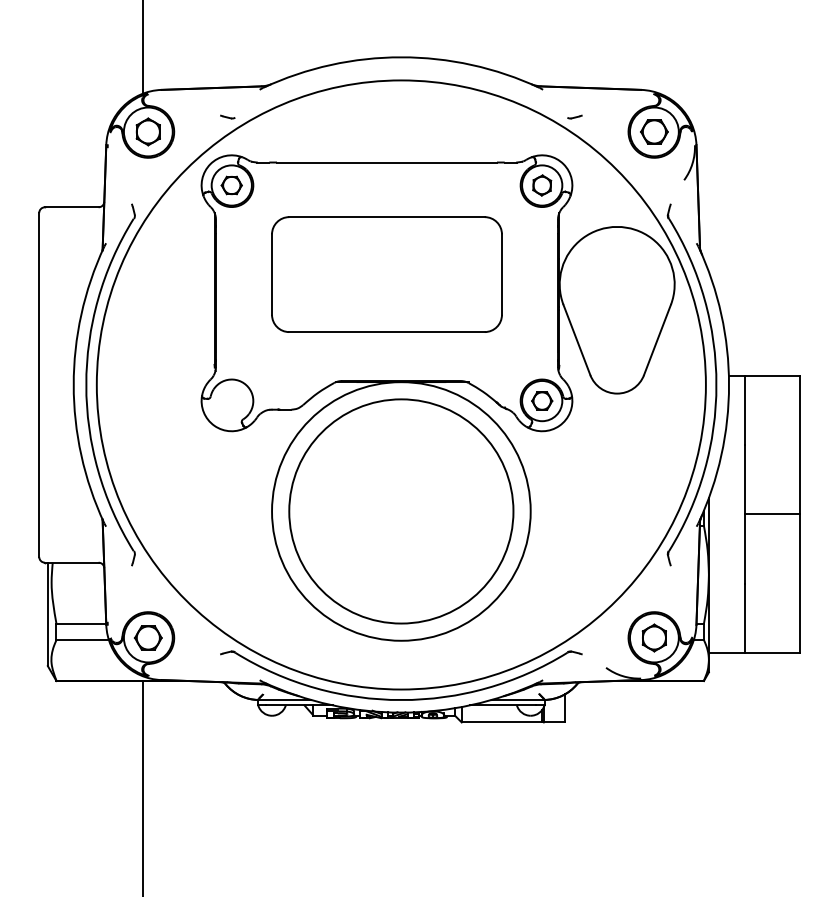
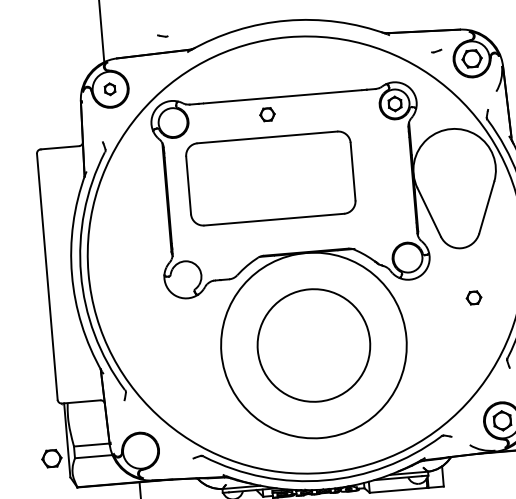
line: (227, 116) -> (162, 35), moved
line: (574, 116) -> (436, 50), moved
part: (147, 131) -> (109, 89), size x0.6
part: (231, 185) -> (267, 114), moved
part: (386, 274) -> (270, 178), moved
part: (542, 400) -> (474, 297), moved
circle: (401, 511) -> (314, 345), size x0.7
part: (148, 637) -> (51, 458), moved

